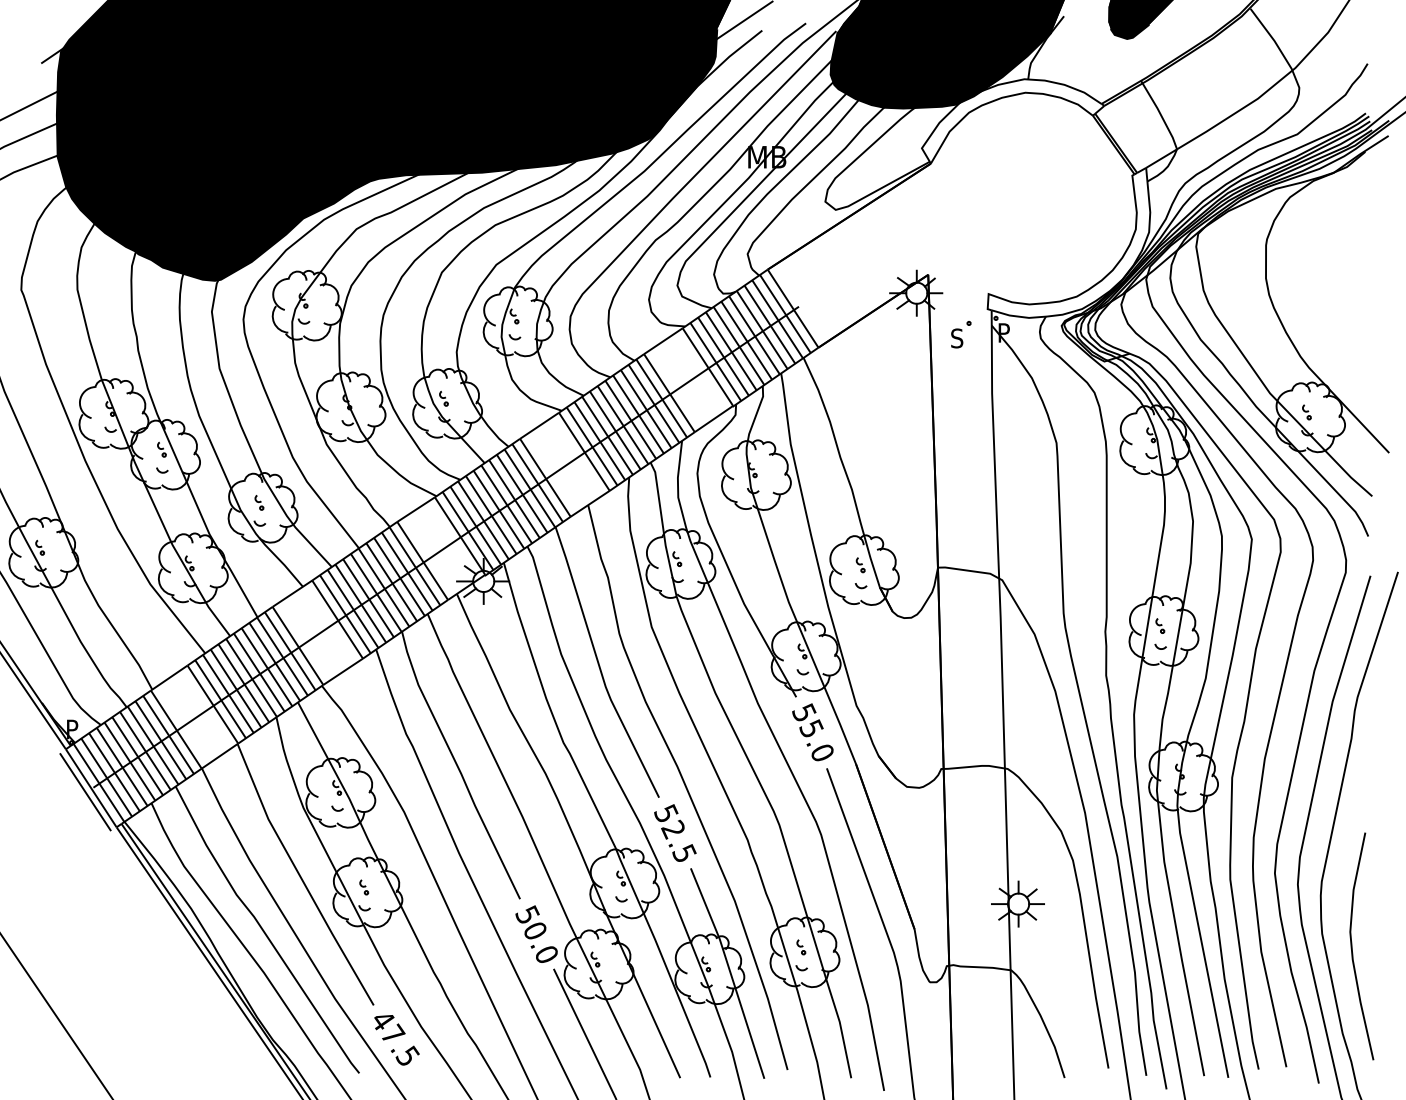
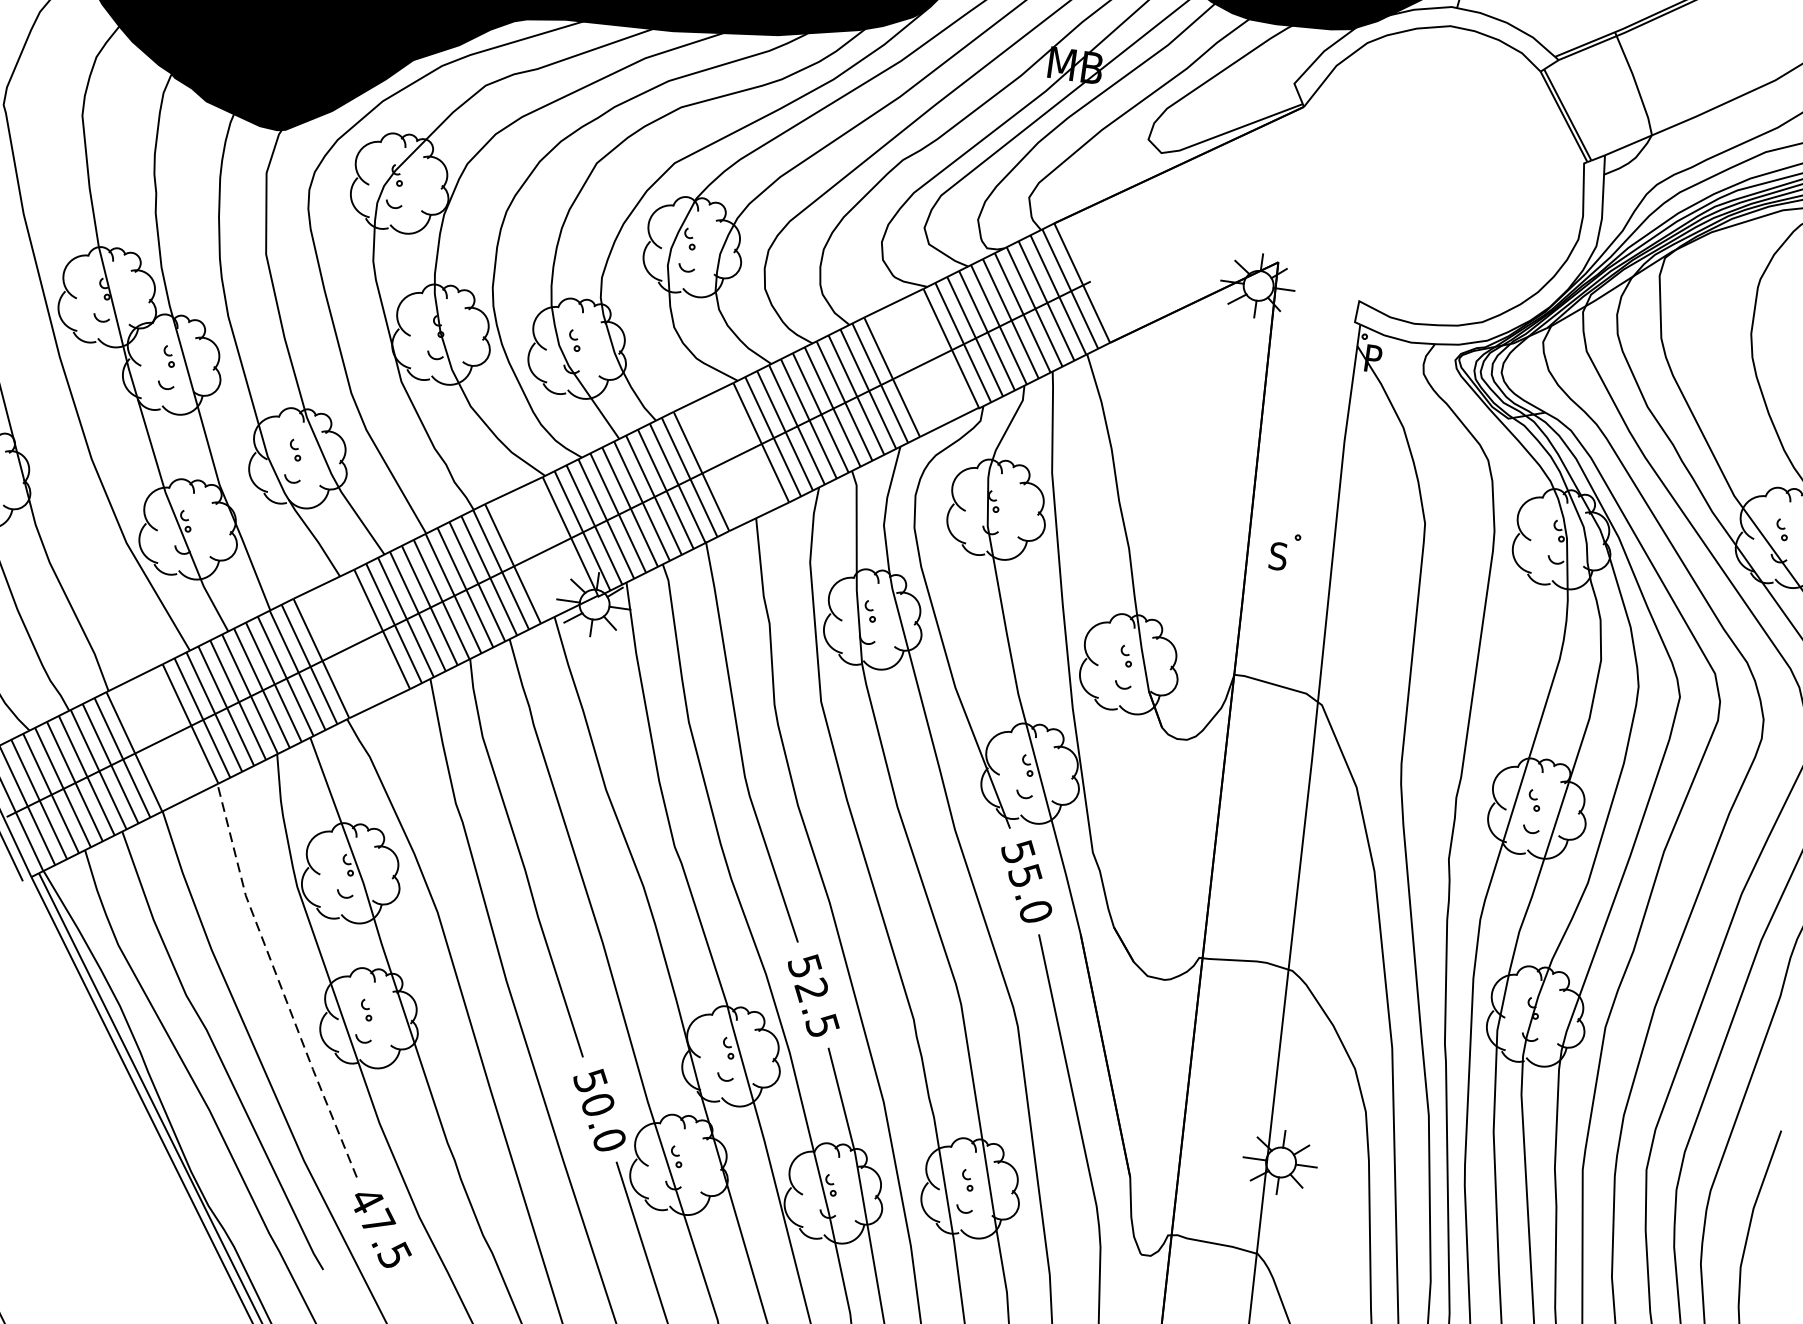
part: (961, 334) -> (1285, 551), moved
line: (300, 876) -> (279, 982), solid -> dashed

